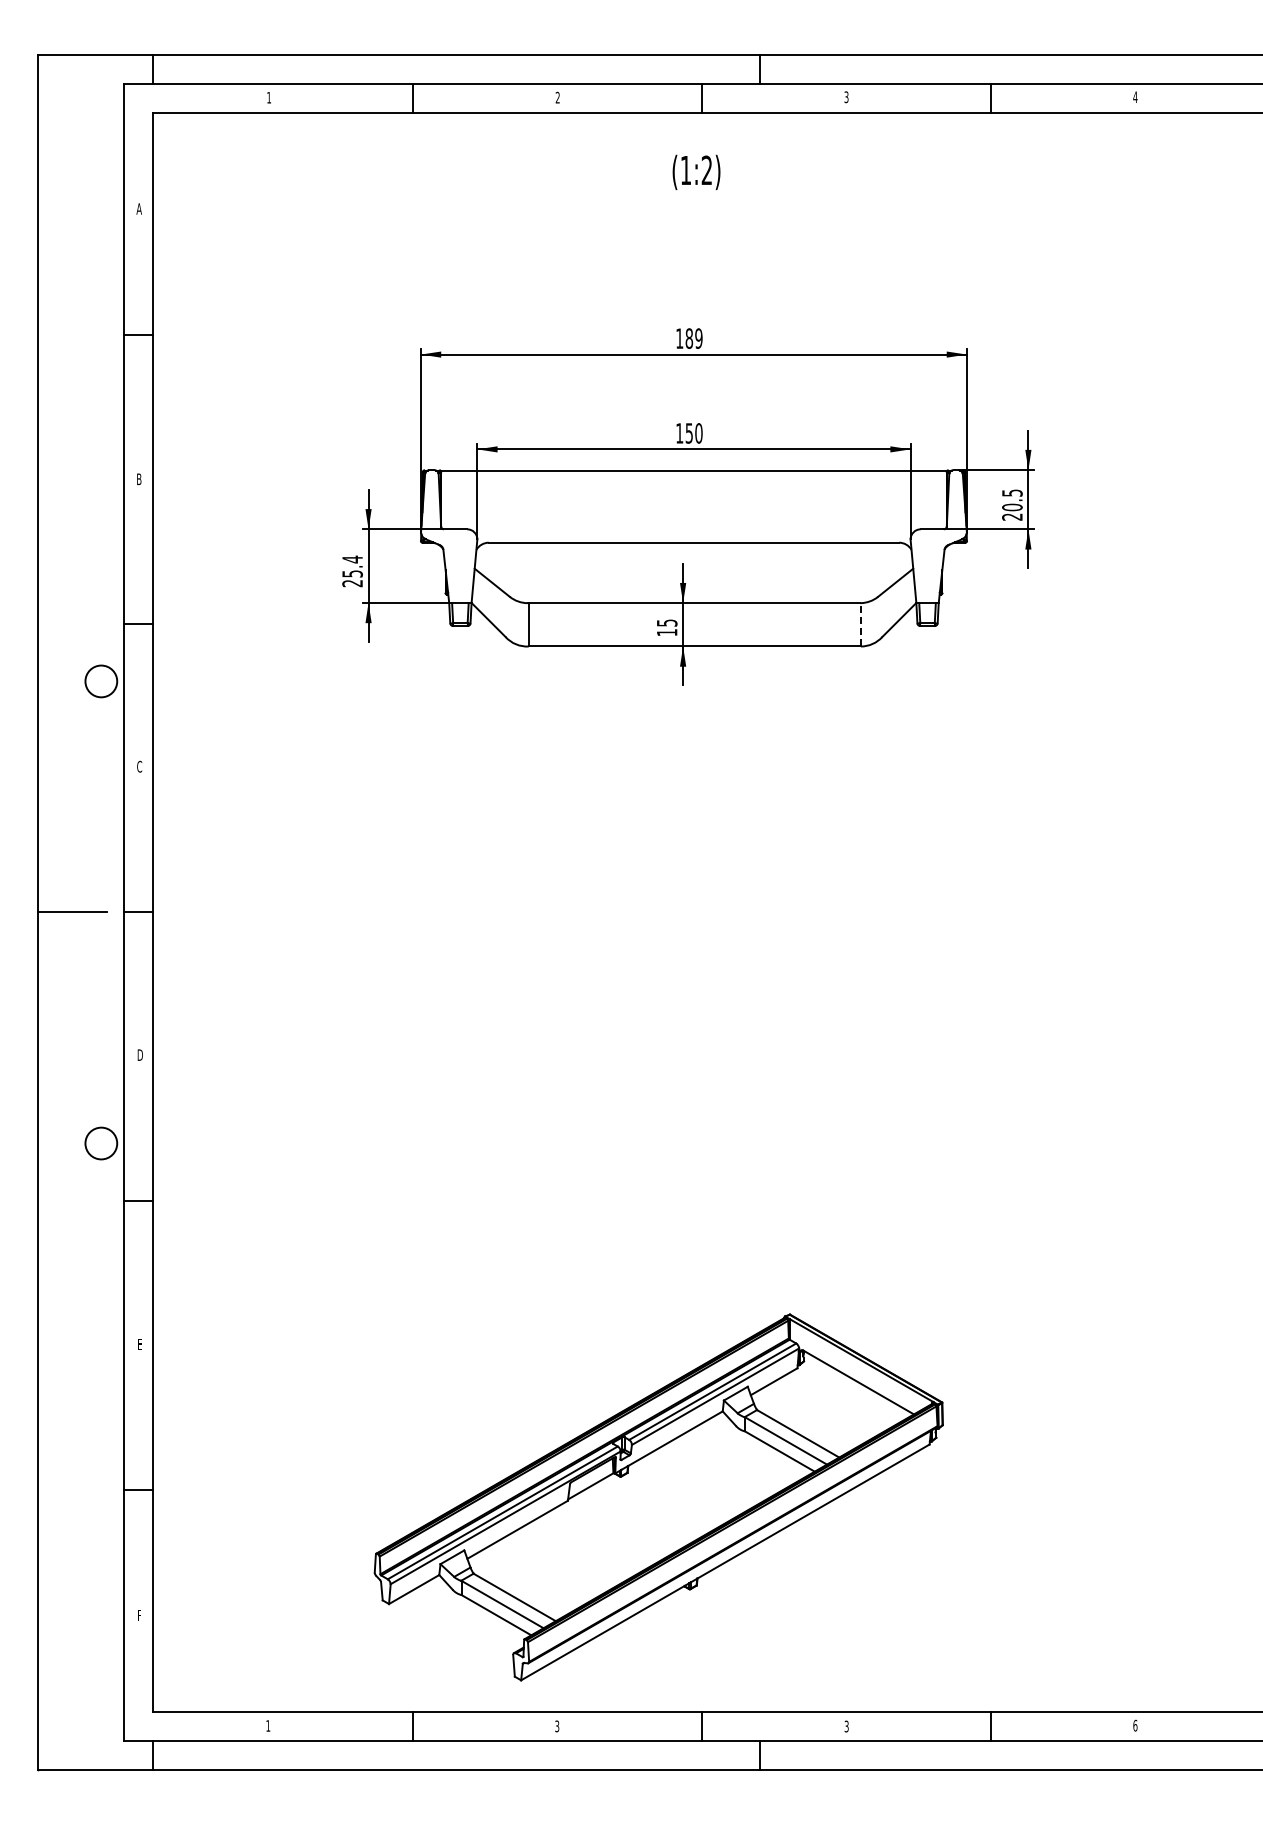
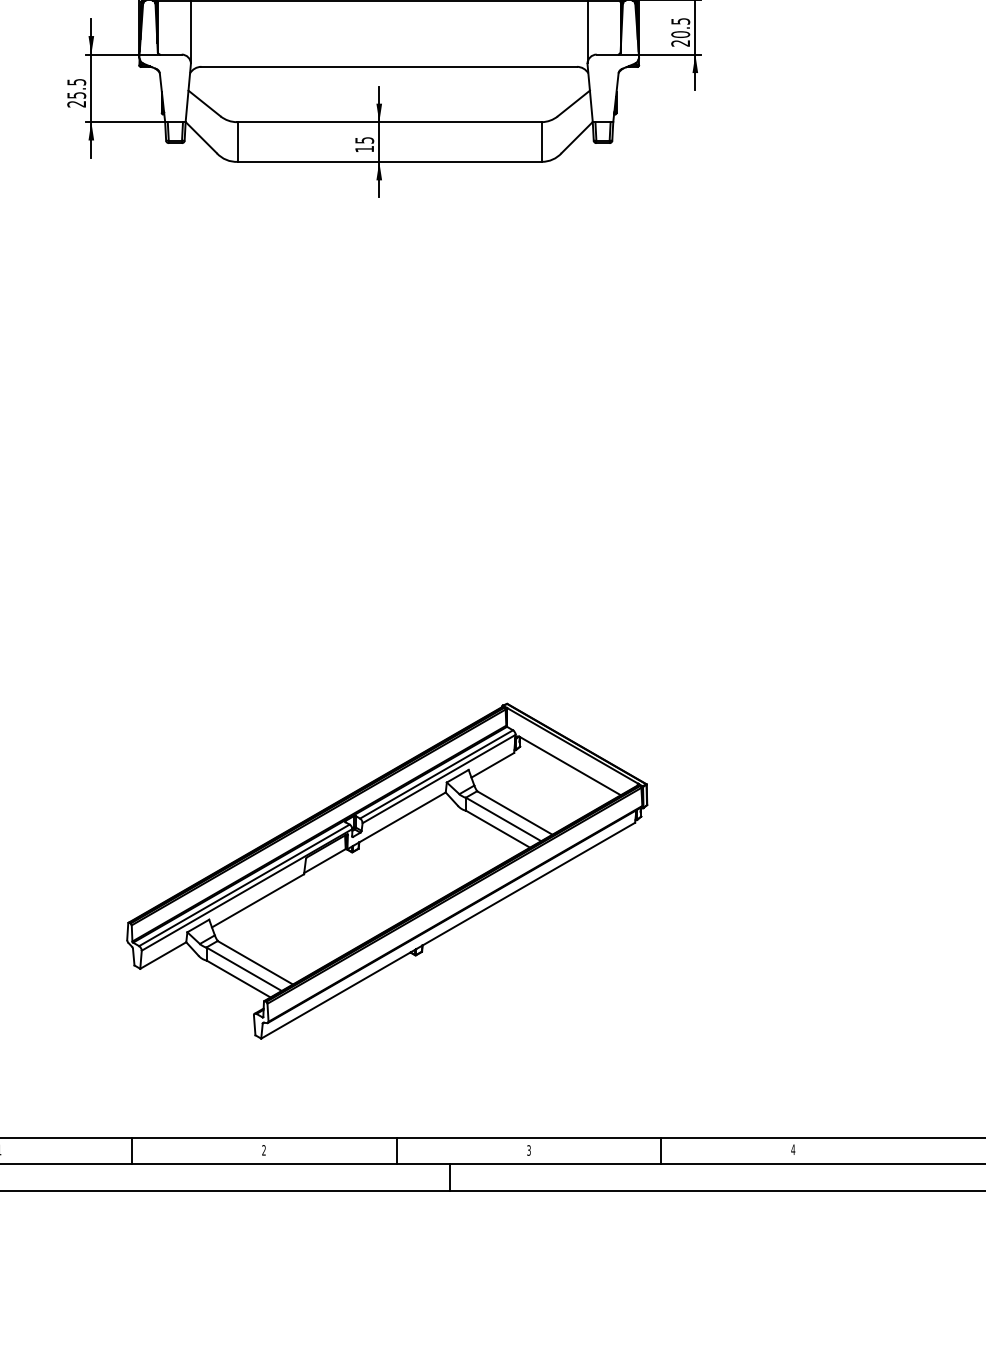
text: (352, 559) -> (76, 82), 25.4 -> 25.5
line: (860, 624) -> (541, 141), dashed -> solid
part: (658, 1497) -> (386, 871), moved
text: (1135, 1725) -> (793, 1149), 6 -> 4
text: (557, 1726) -> (264, 1150), 3 -> 2

